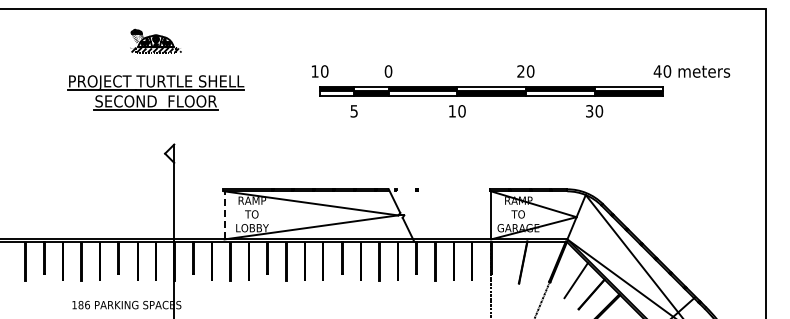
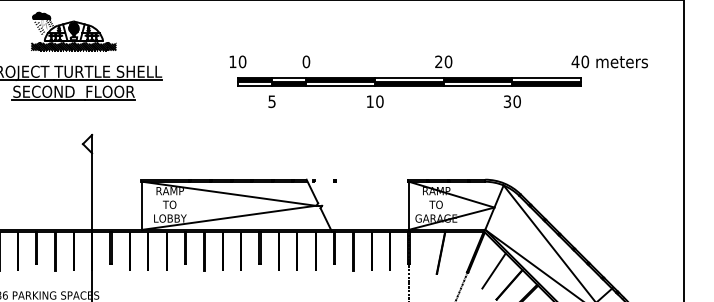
part: (155, 40) -> (73, 30), size x1.67
line: (224, 214) -> (142, 204), dashed -> solid

